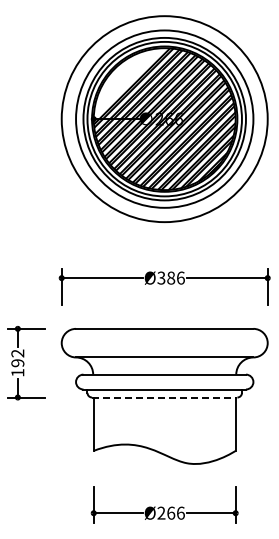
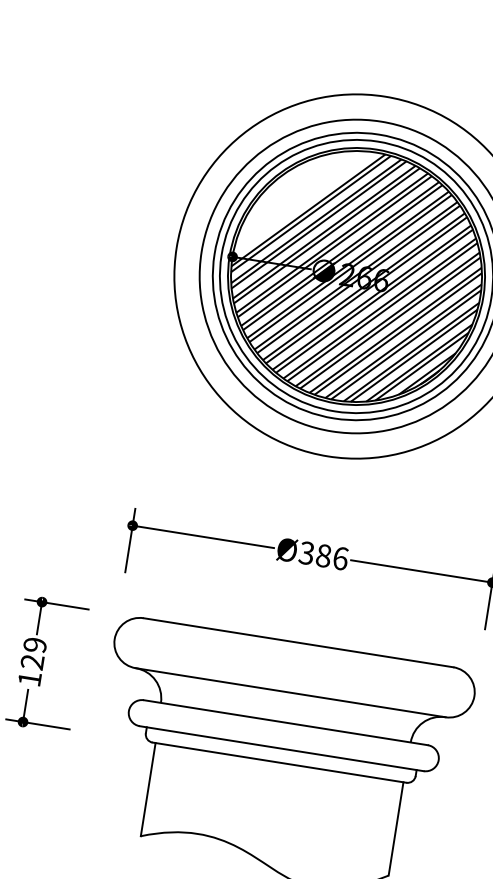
text: (18, 358) -> (34, 654), 192 -> 129
line: (164, 397) -> (279, 762), dashed -> solid

